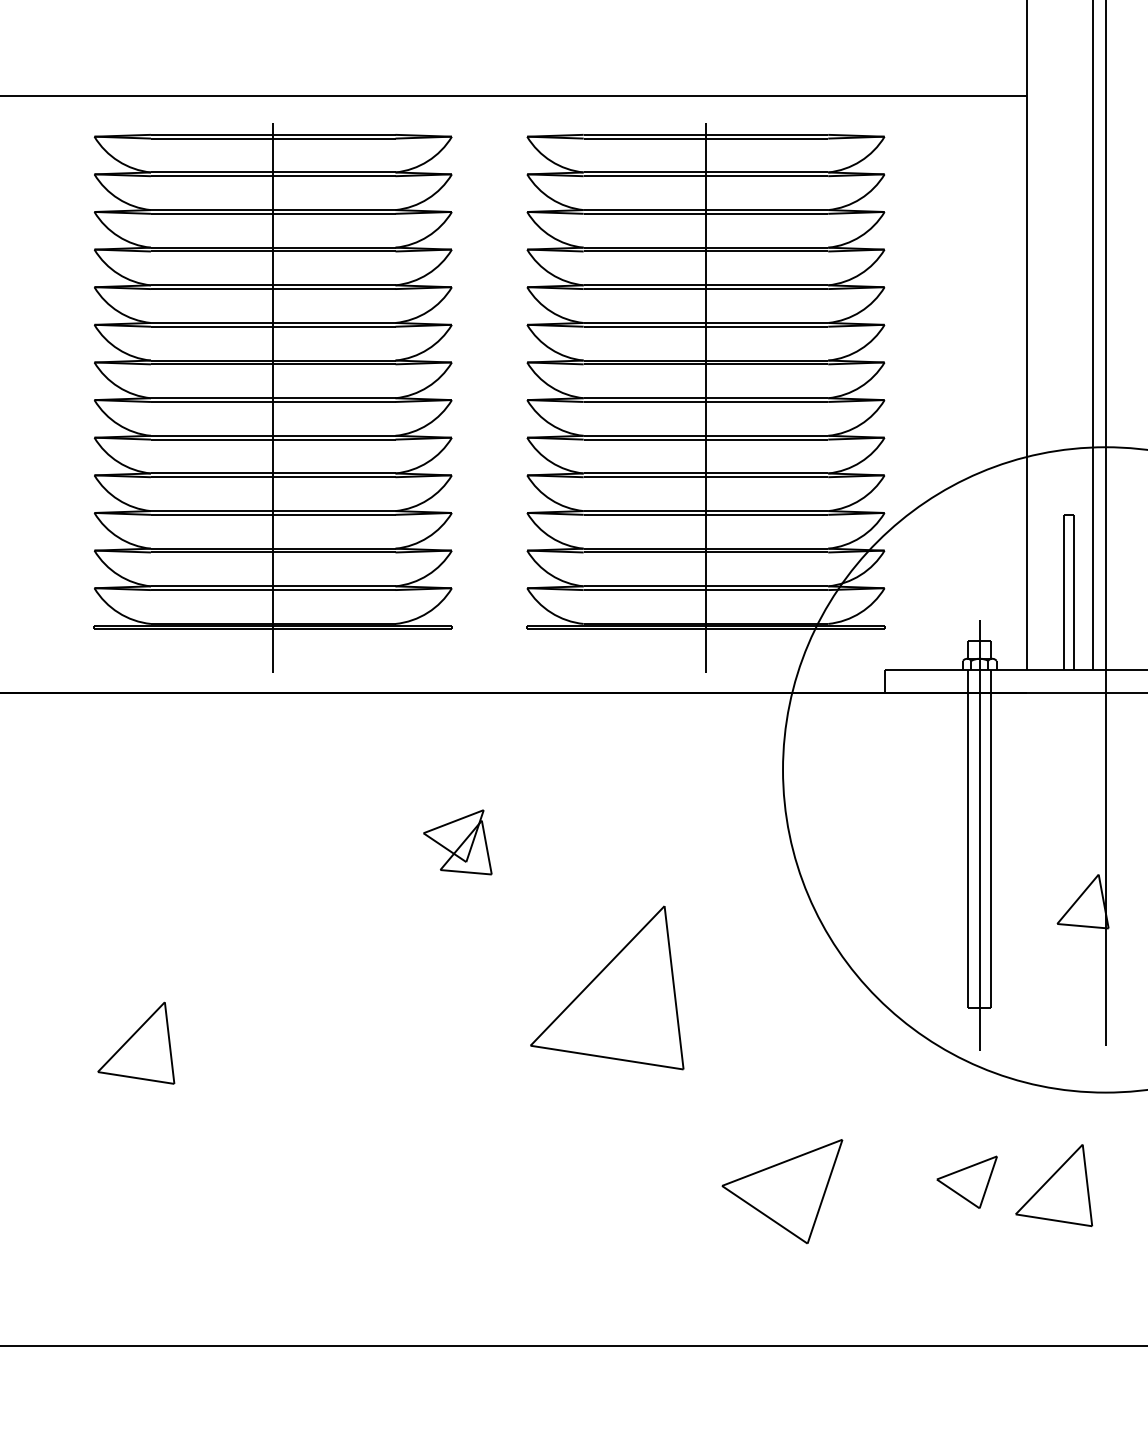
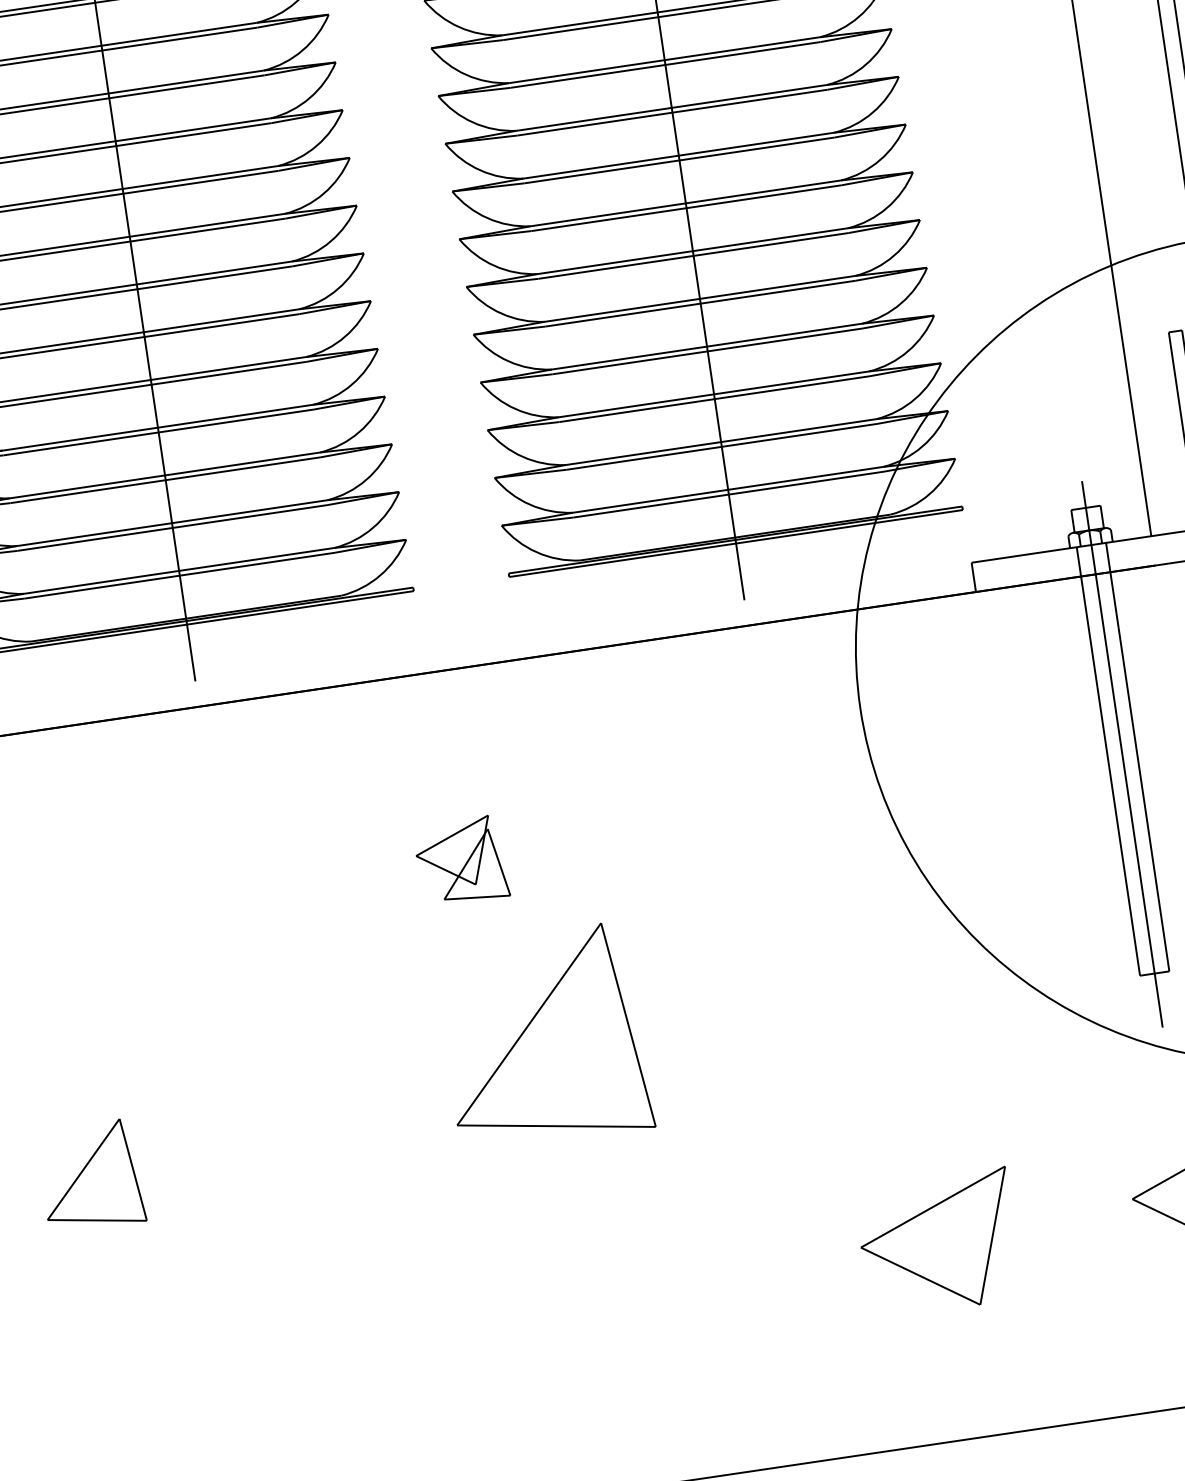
part: (607, 987) -> (543, 1037), moved

